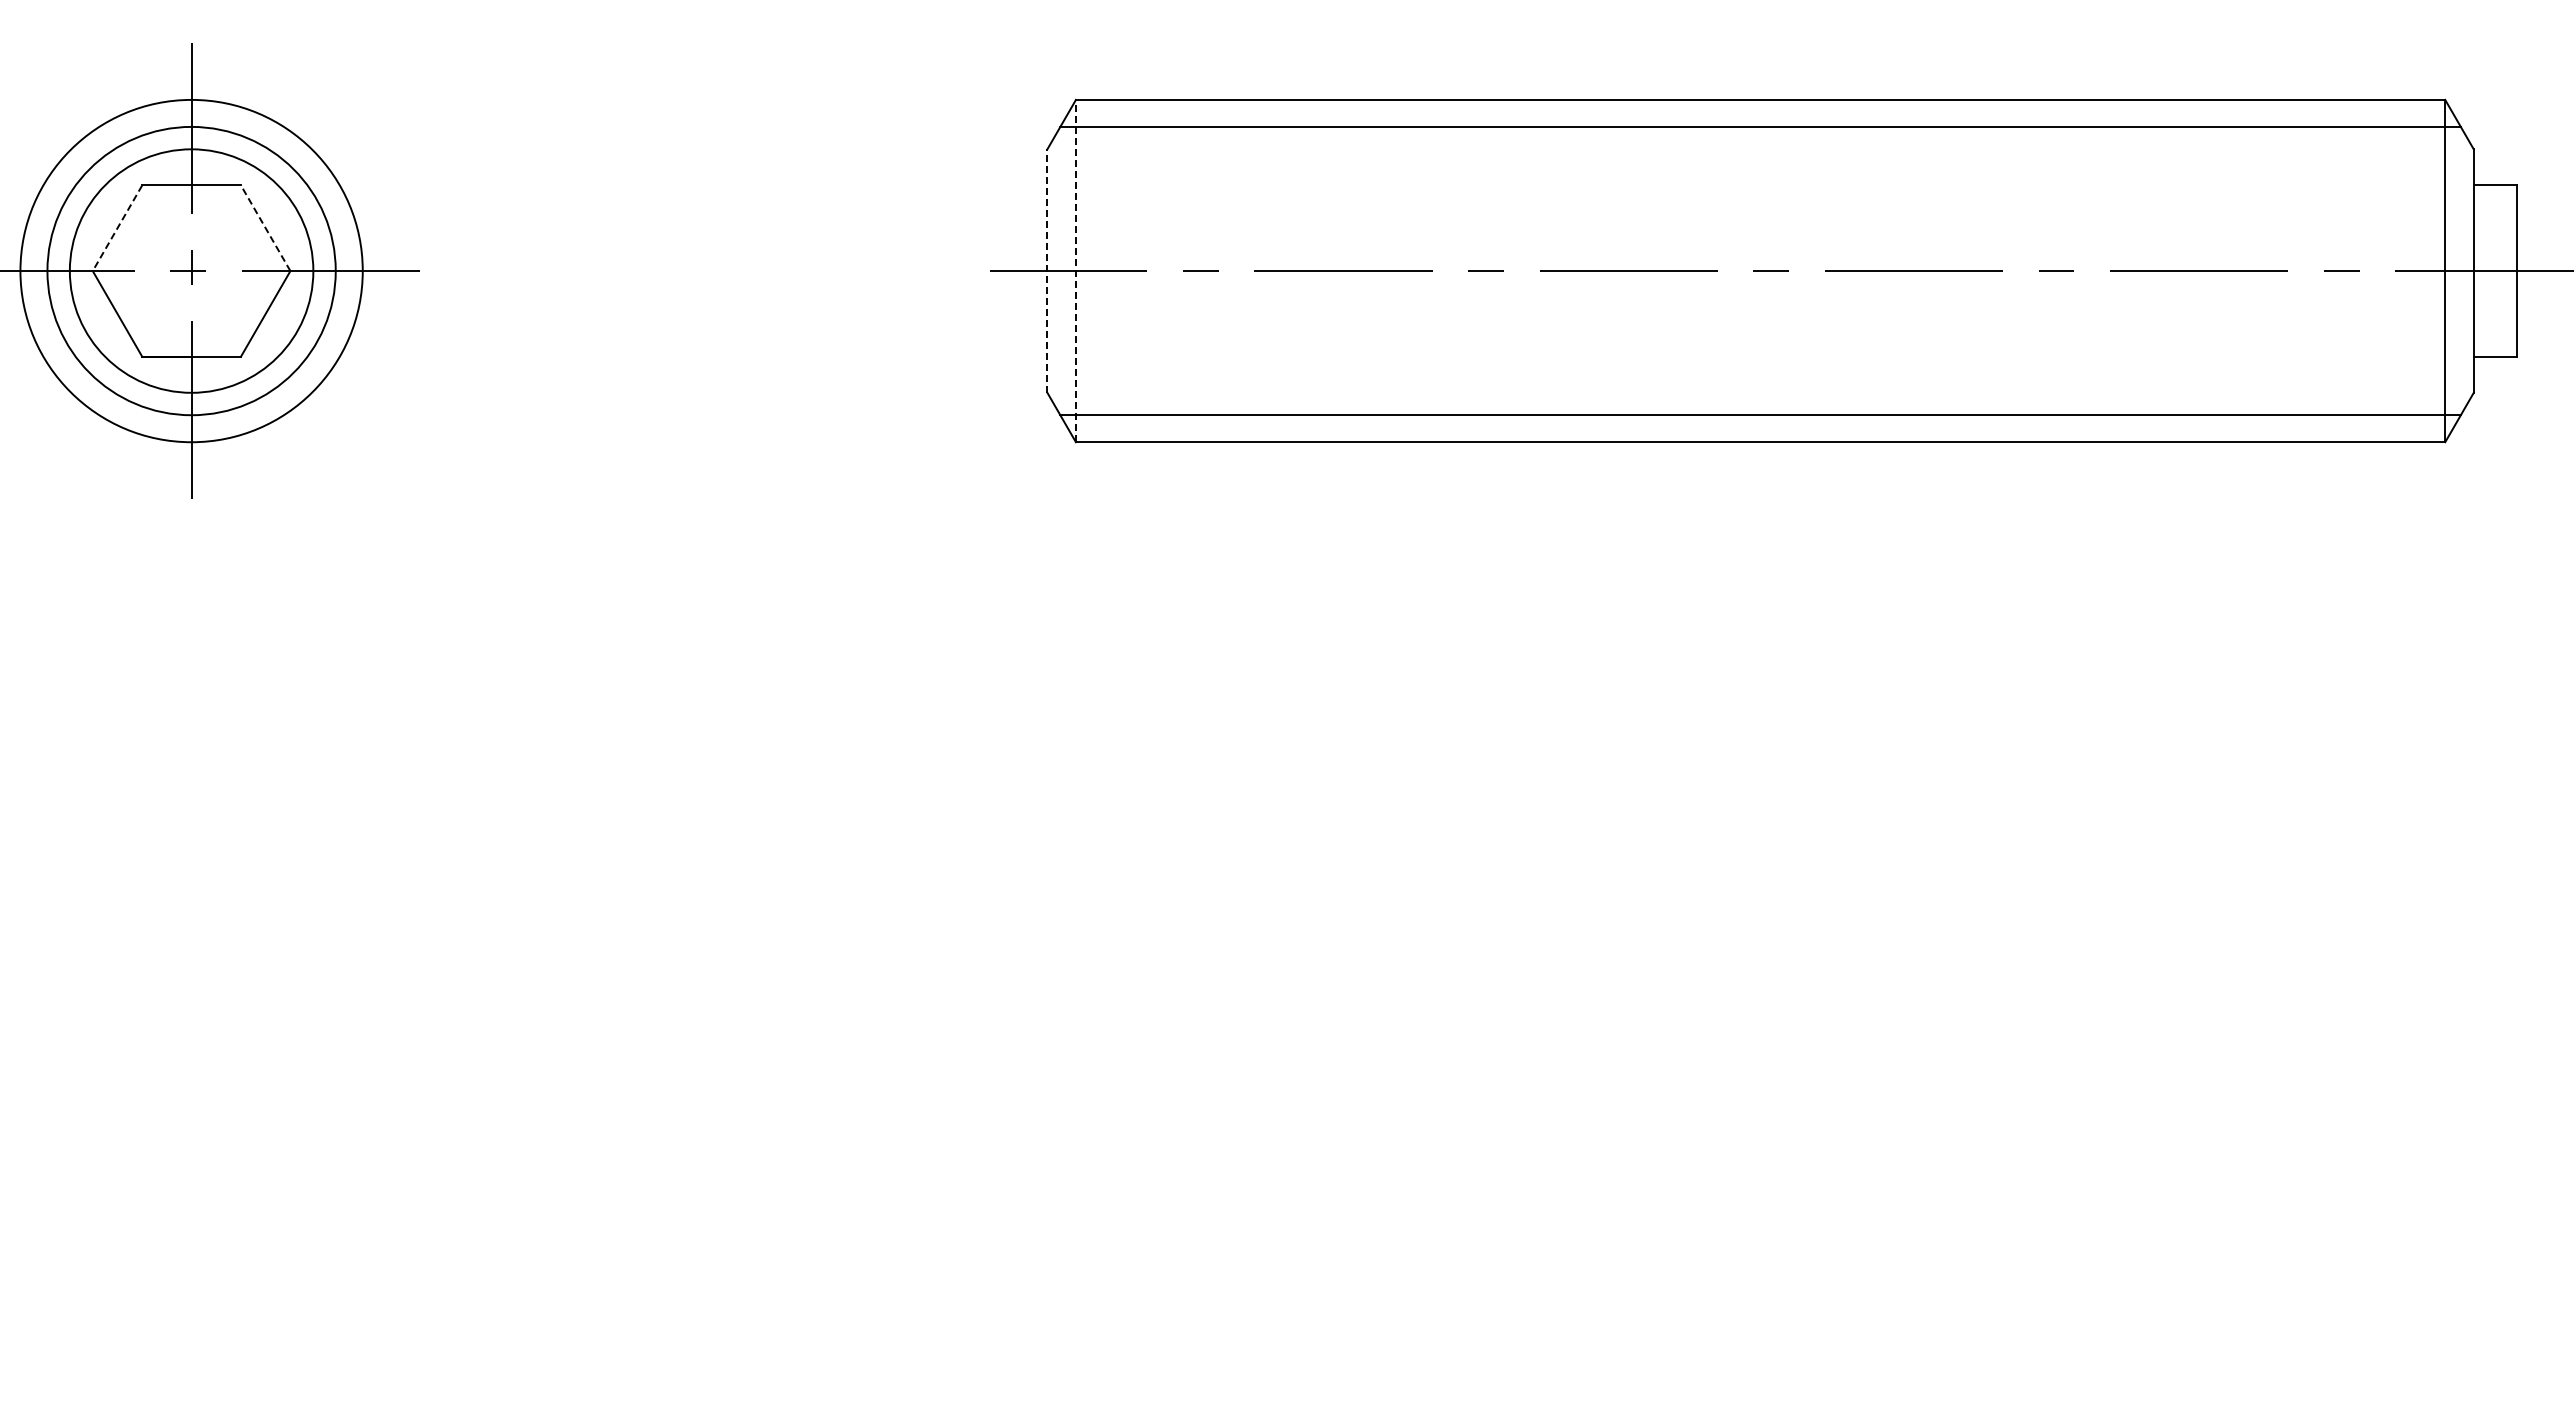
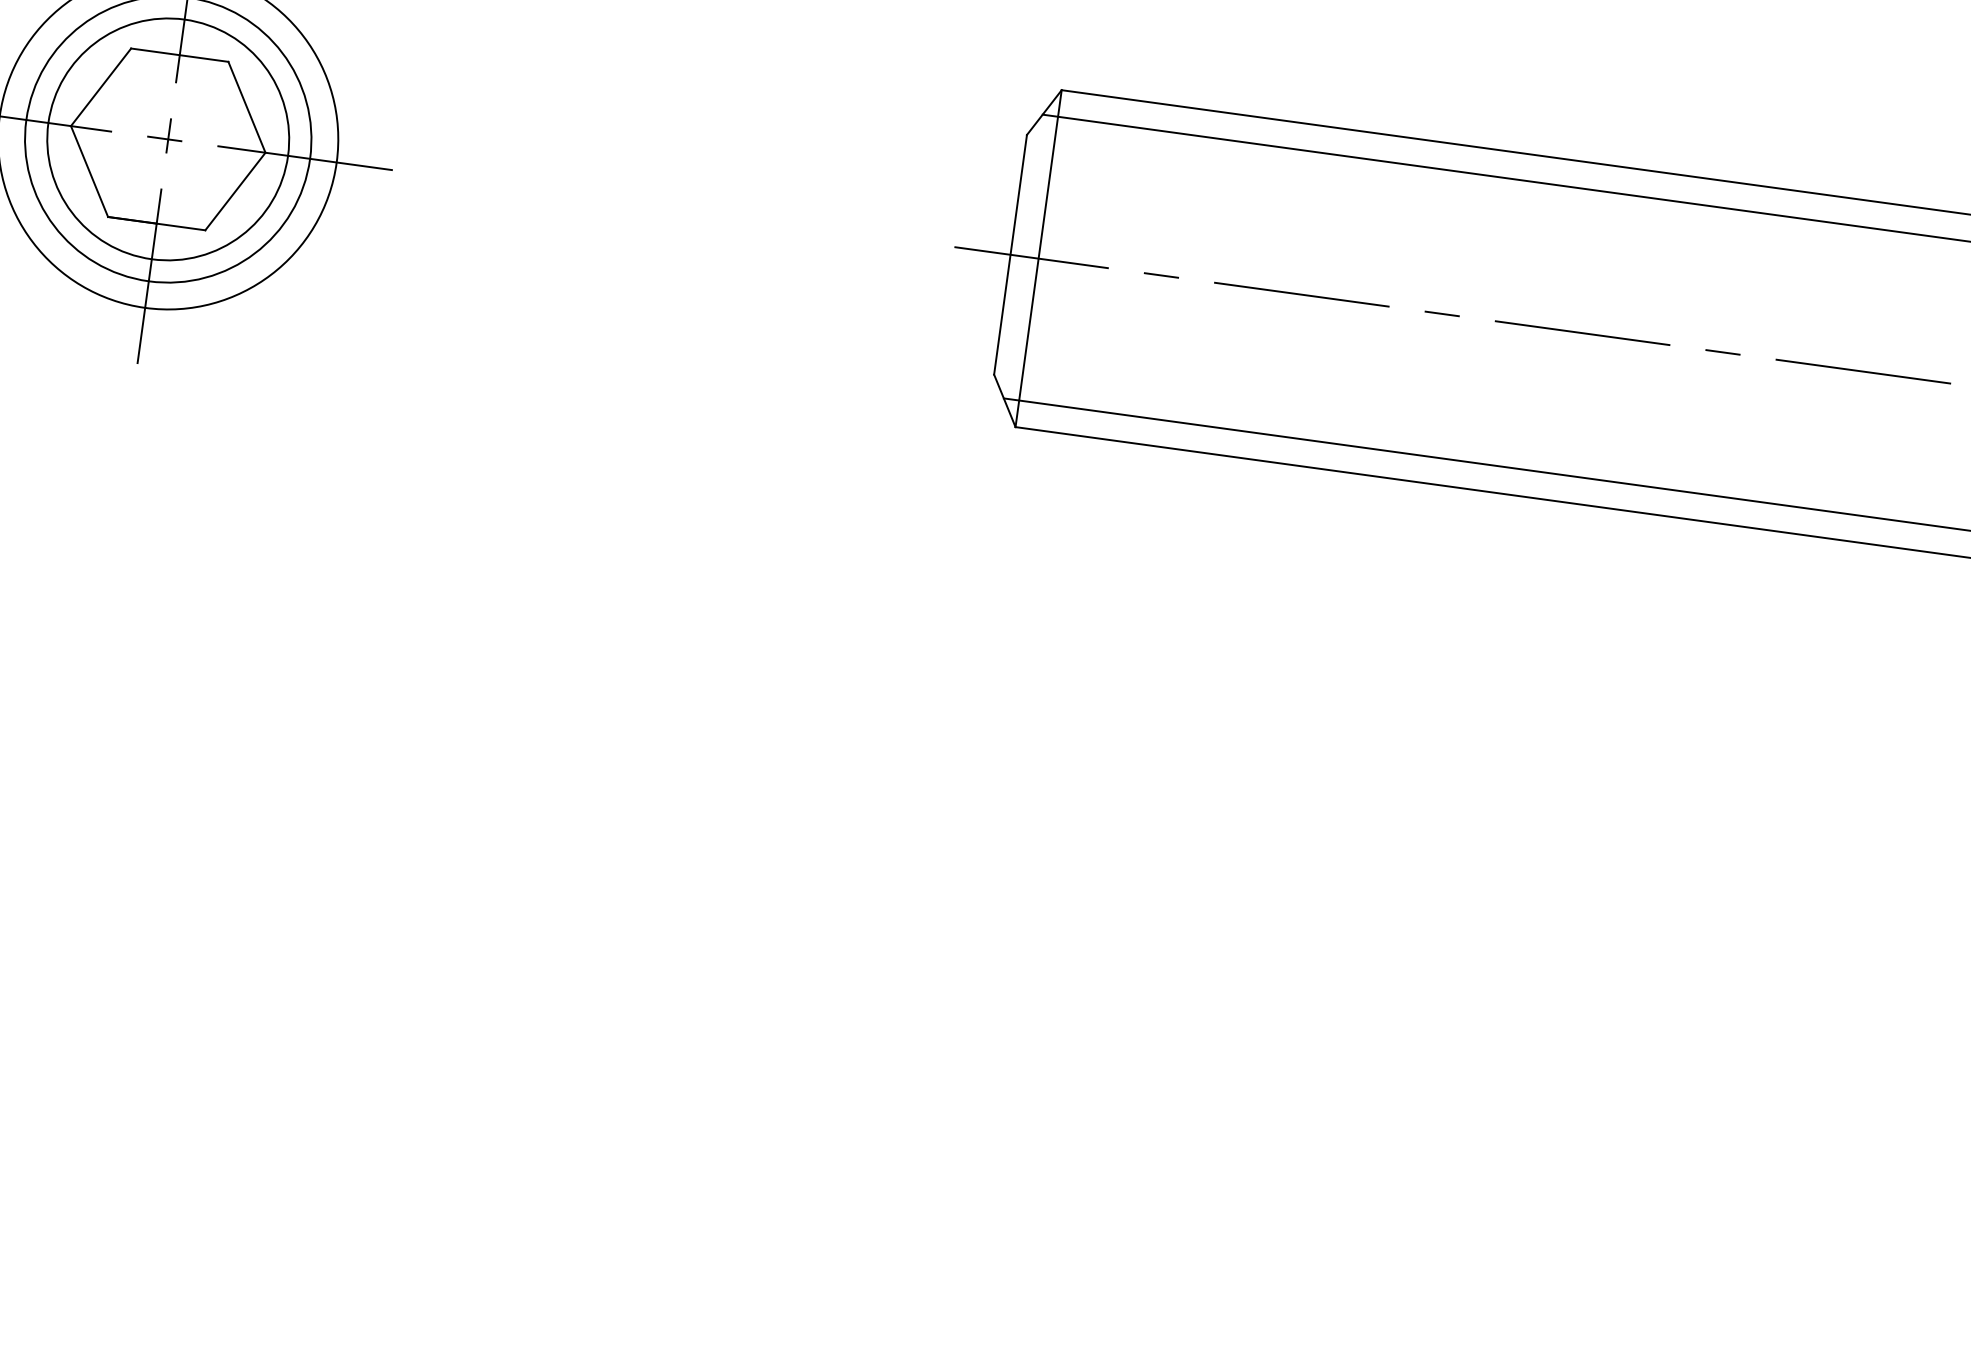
line: (265, 227) -> (246, 106), dashed -> solid
line: (117, 228) -> (101, 87), dashed -> solid
line: (1075, 270) -> (1038, 258), dashed -> solid
line: (1047, 271) -> (1010, 255), dashed -> solid

